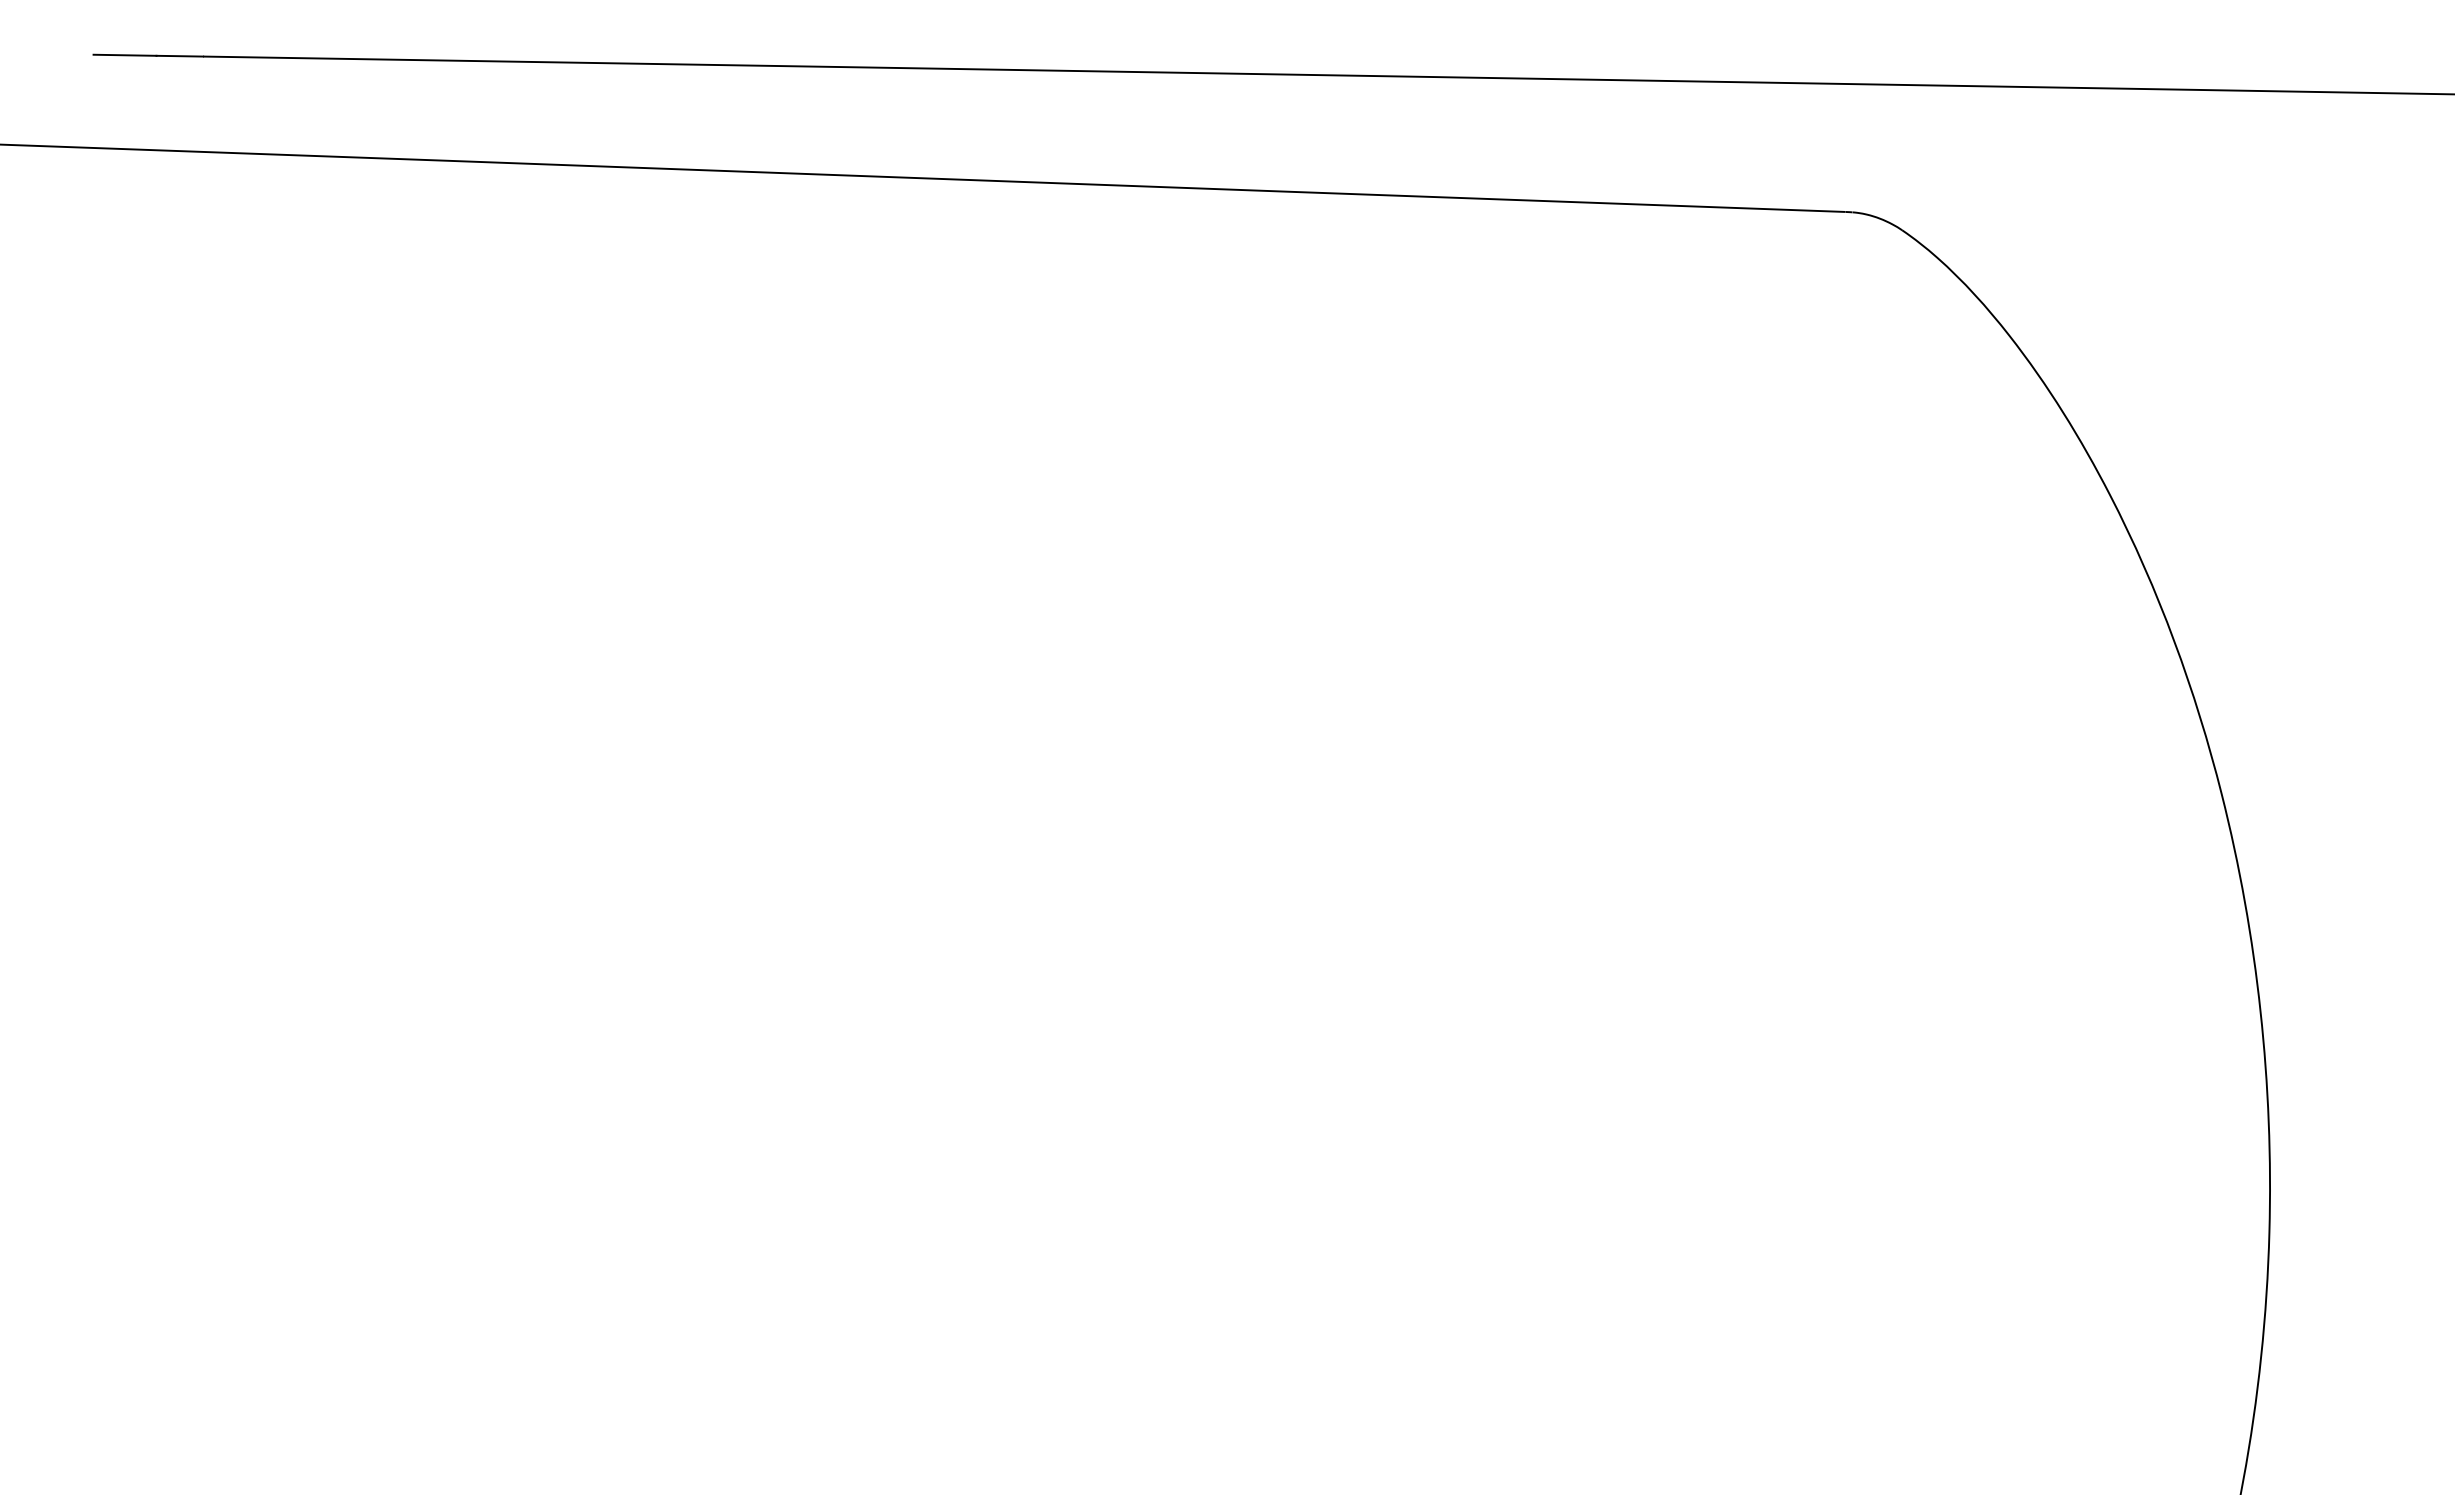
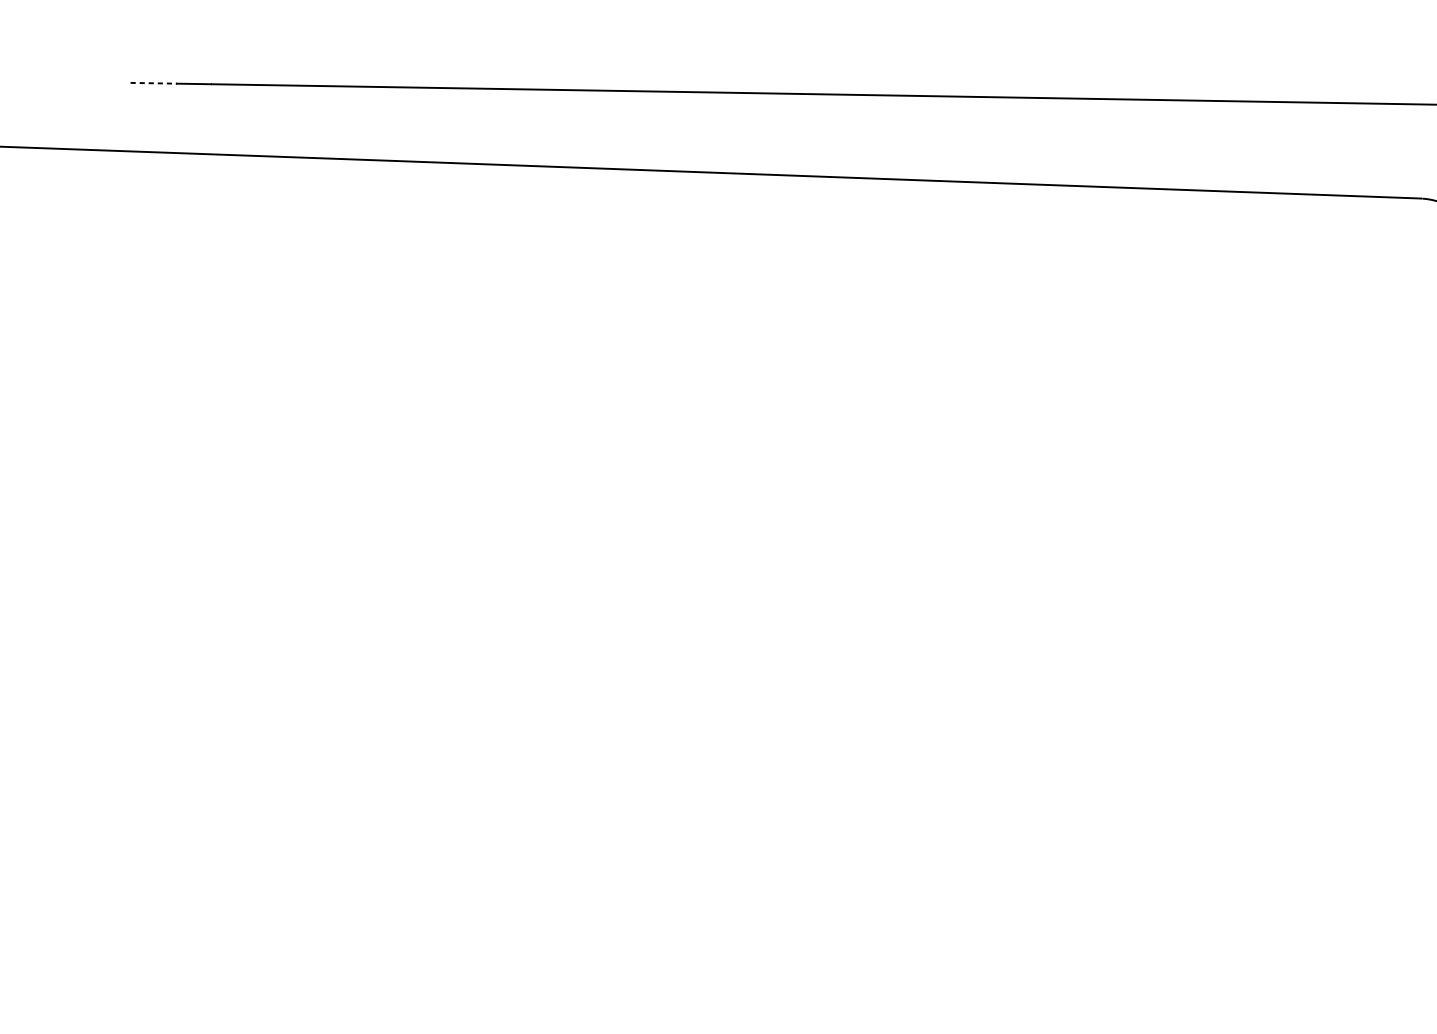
line: (125, 55) -> (154, 83), solid -> dashed

